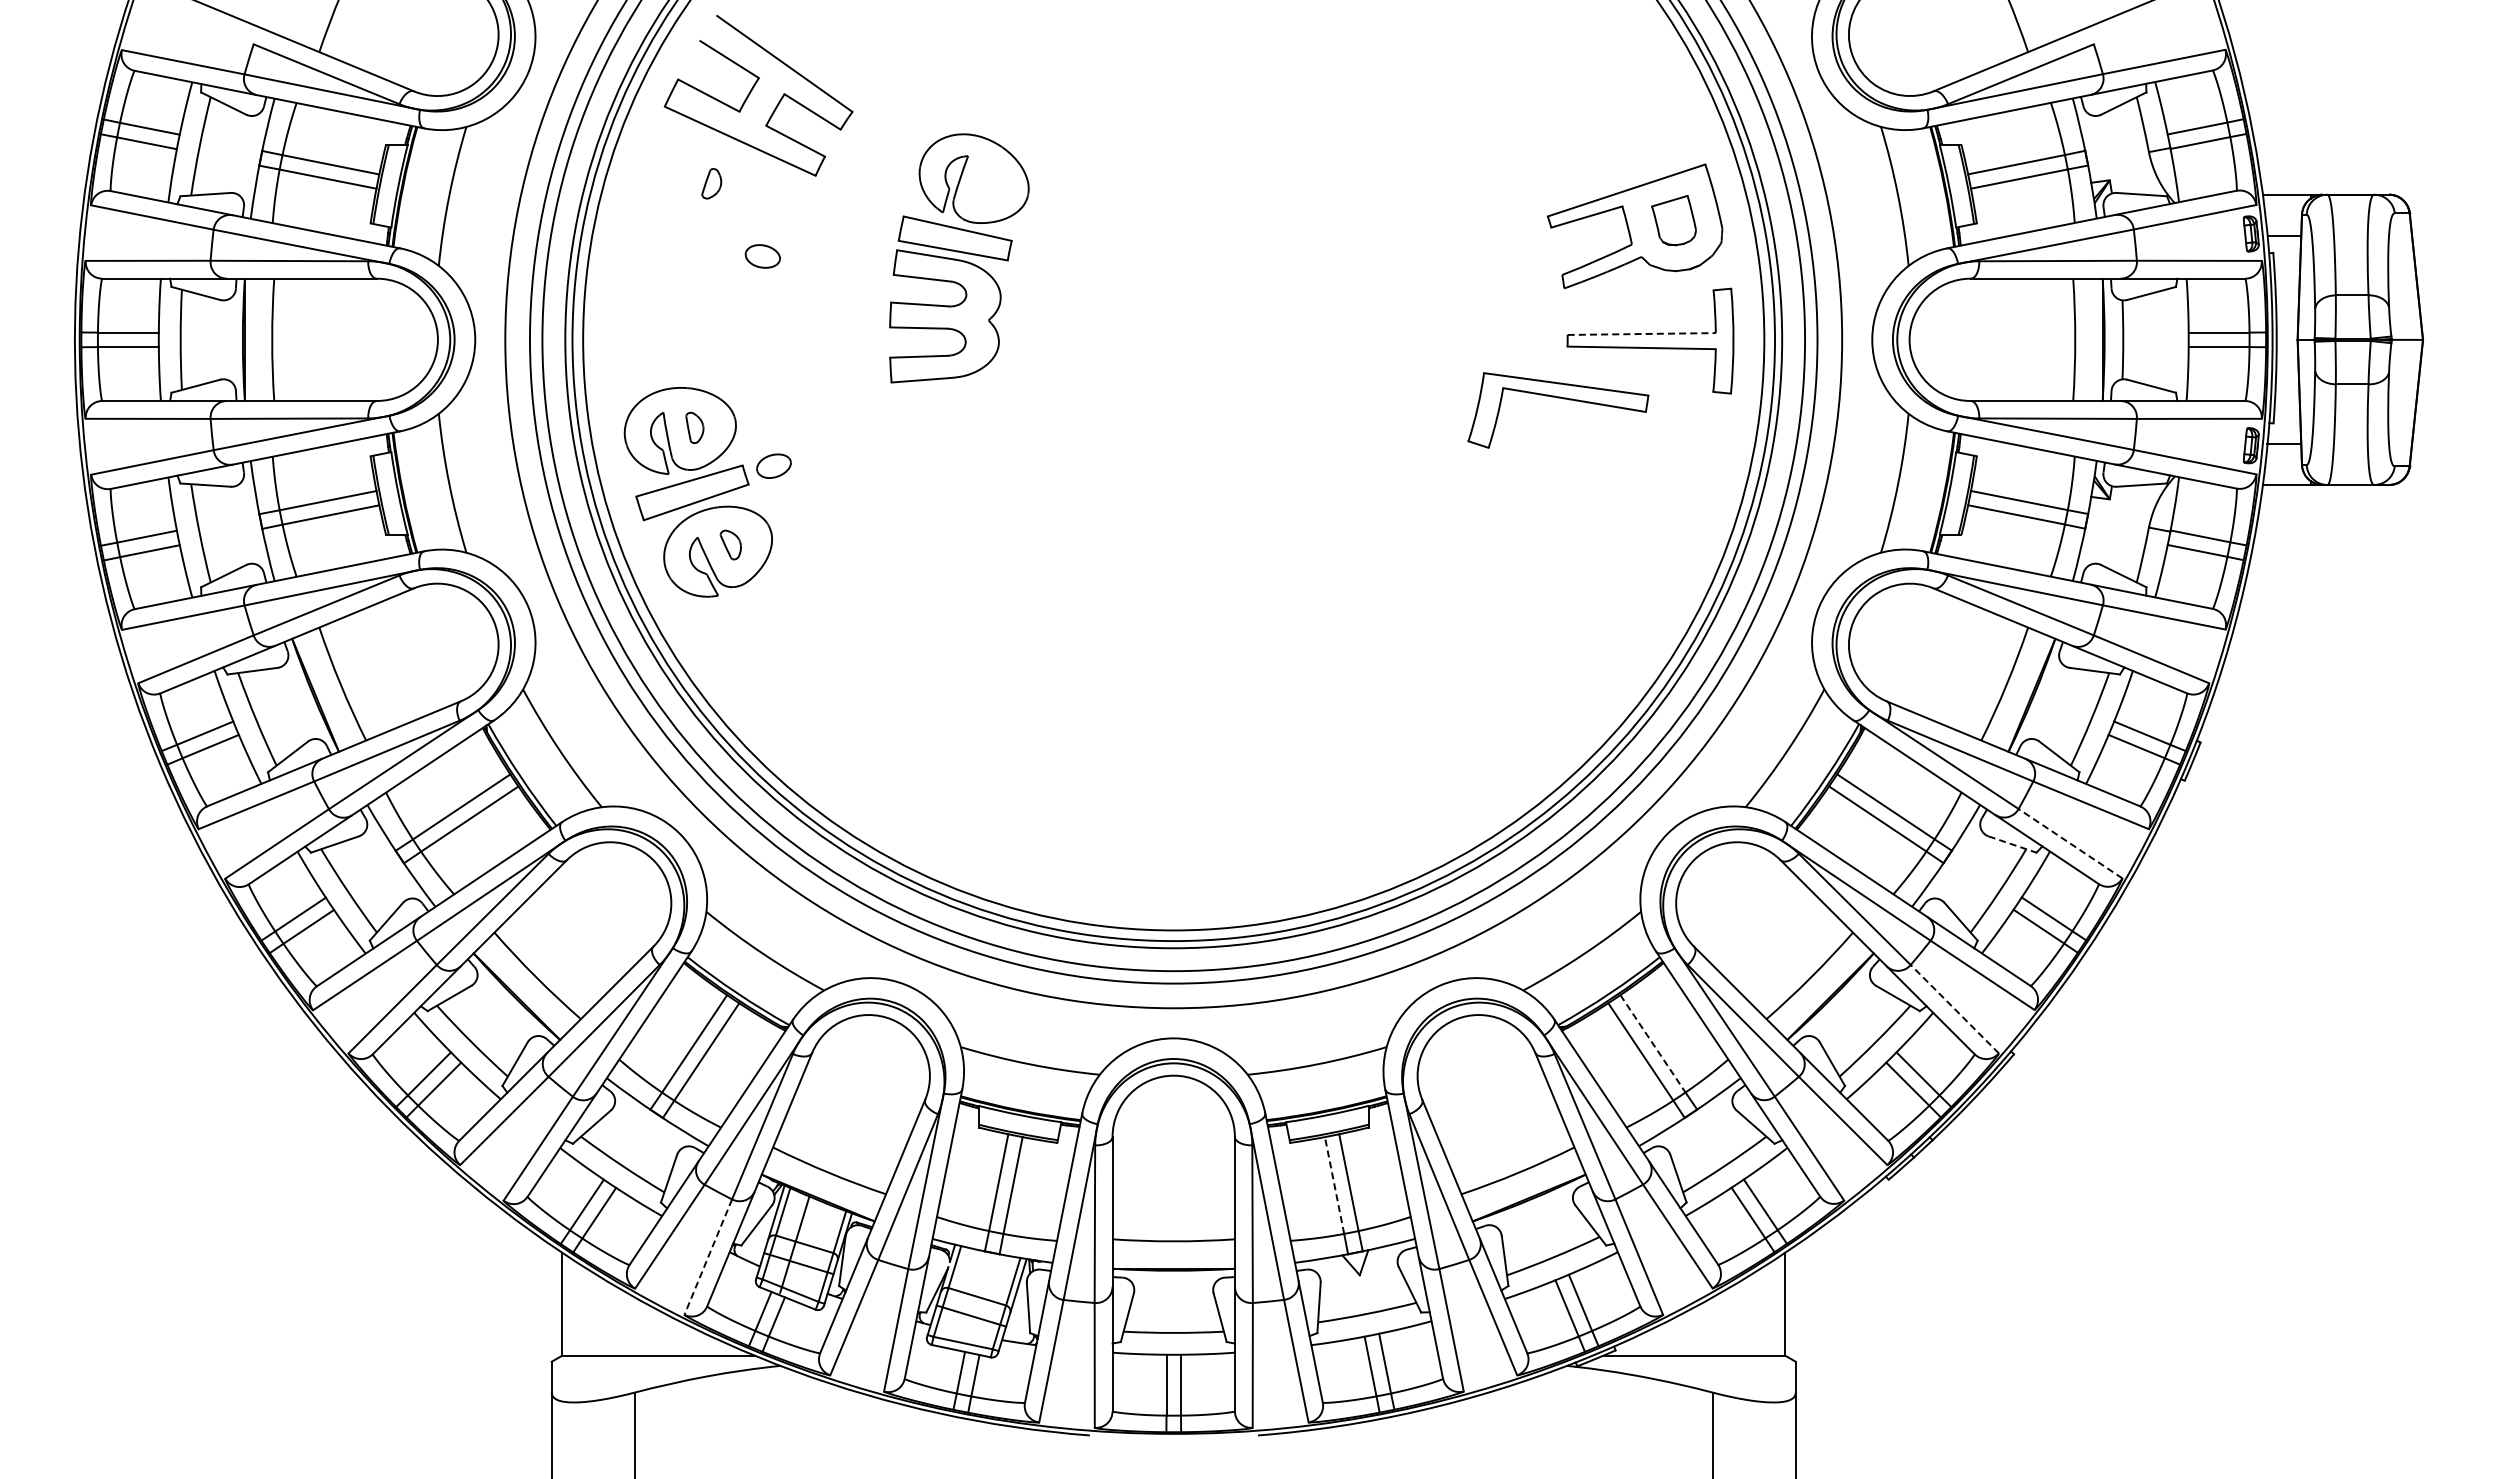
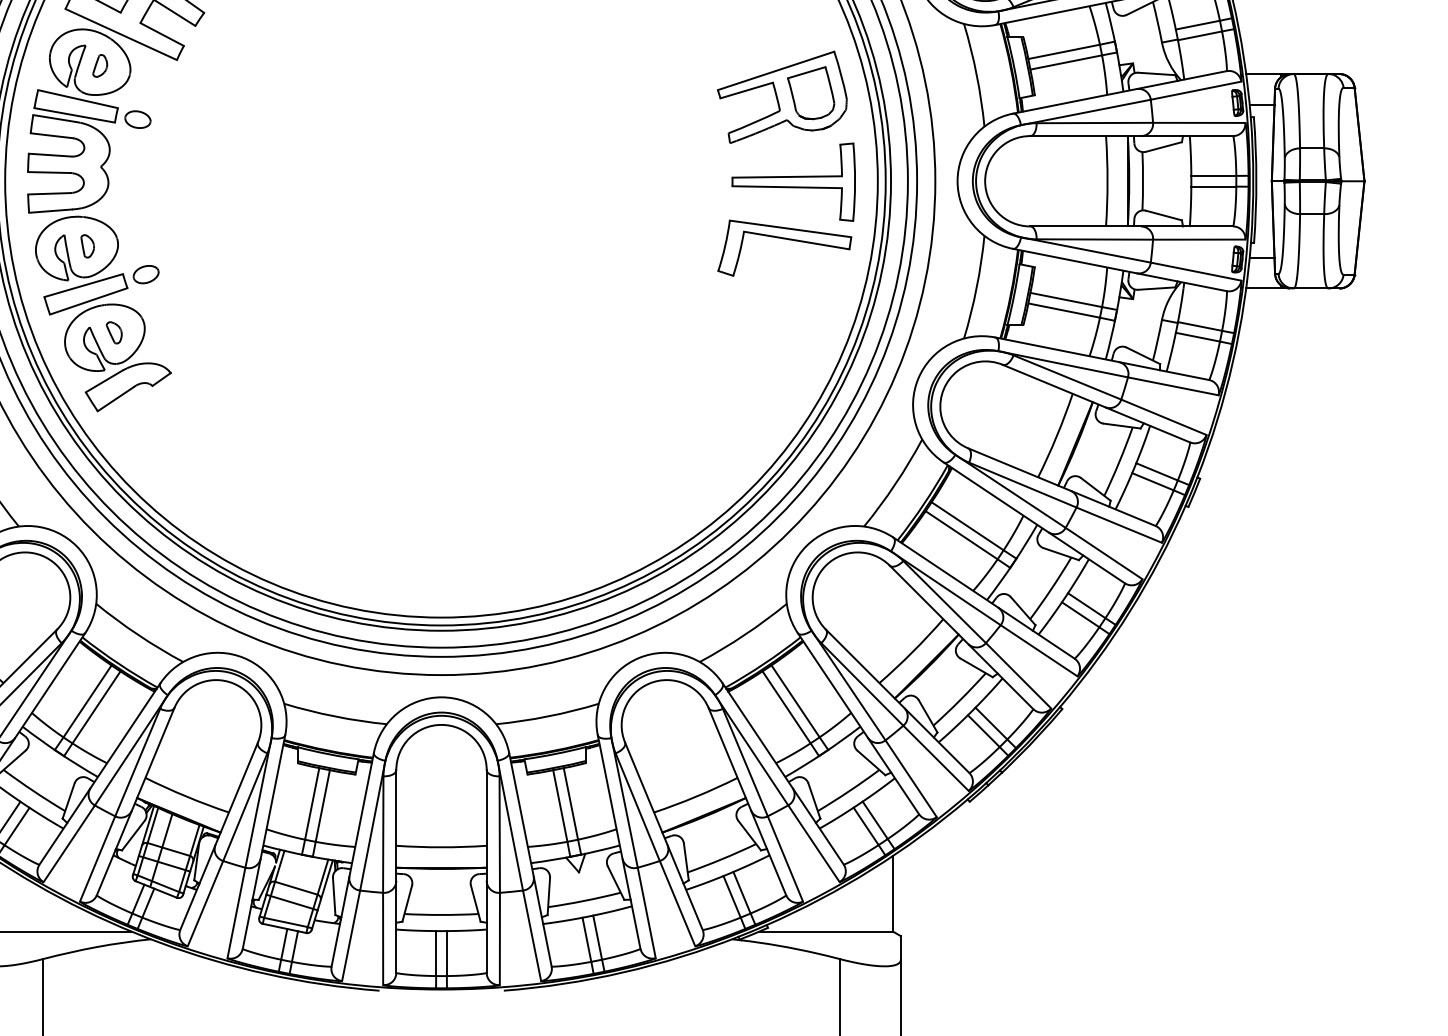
part: (1673, 220) -> (810, 93), size x1.43
part: (959, 258) -> (79, 121), moved
line: (1642, 334) -> (787, 177), dashed -> solid
part: (1558, 398) -> (784, 239), moved
part: (749, 618) -> (128, 387), added
line: (2070, 843) -> (1104, 553), dashed -> solid
line: (2013, 844) -> (1061, 554), dashed -> solid
line: (1954, 1008) -> (1018, 675), dashed -> solid
line: (1652, 1043) -> (795, 701), dashed -> solid
line: (1334, 1184) -> (560, 805), dashed -> solid
line: (708, 1257) -> (97, 859), dashed -> solid

